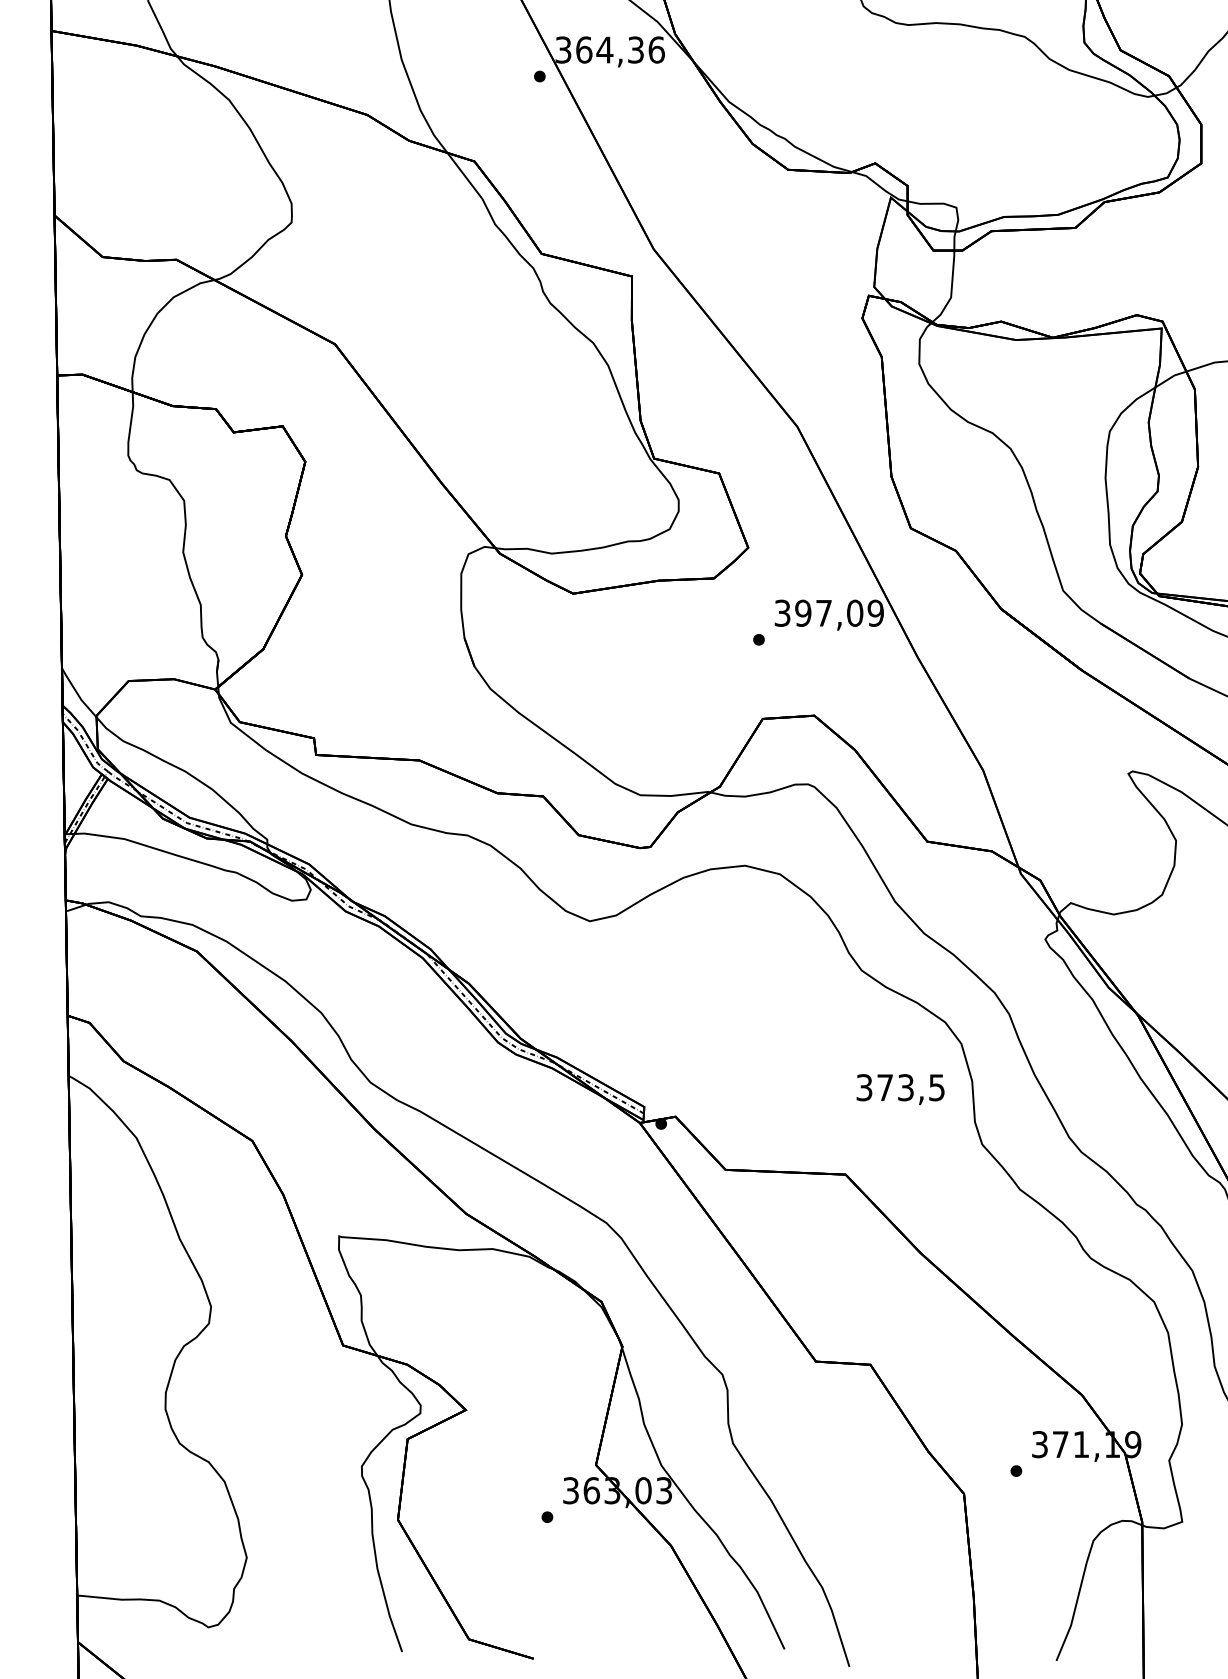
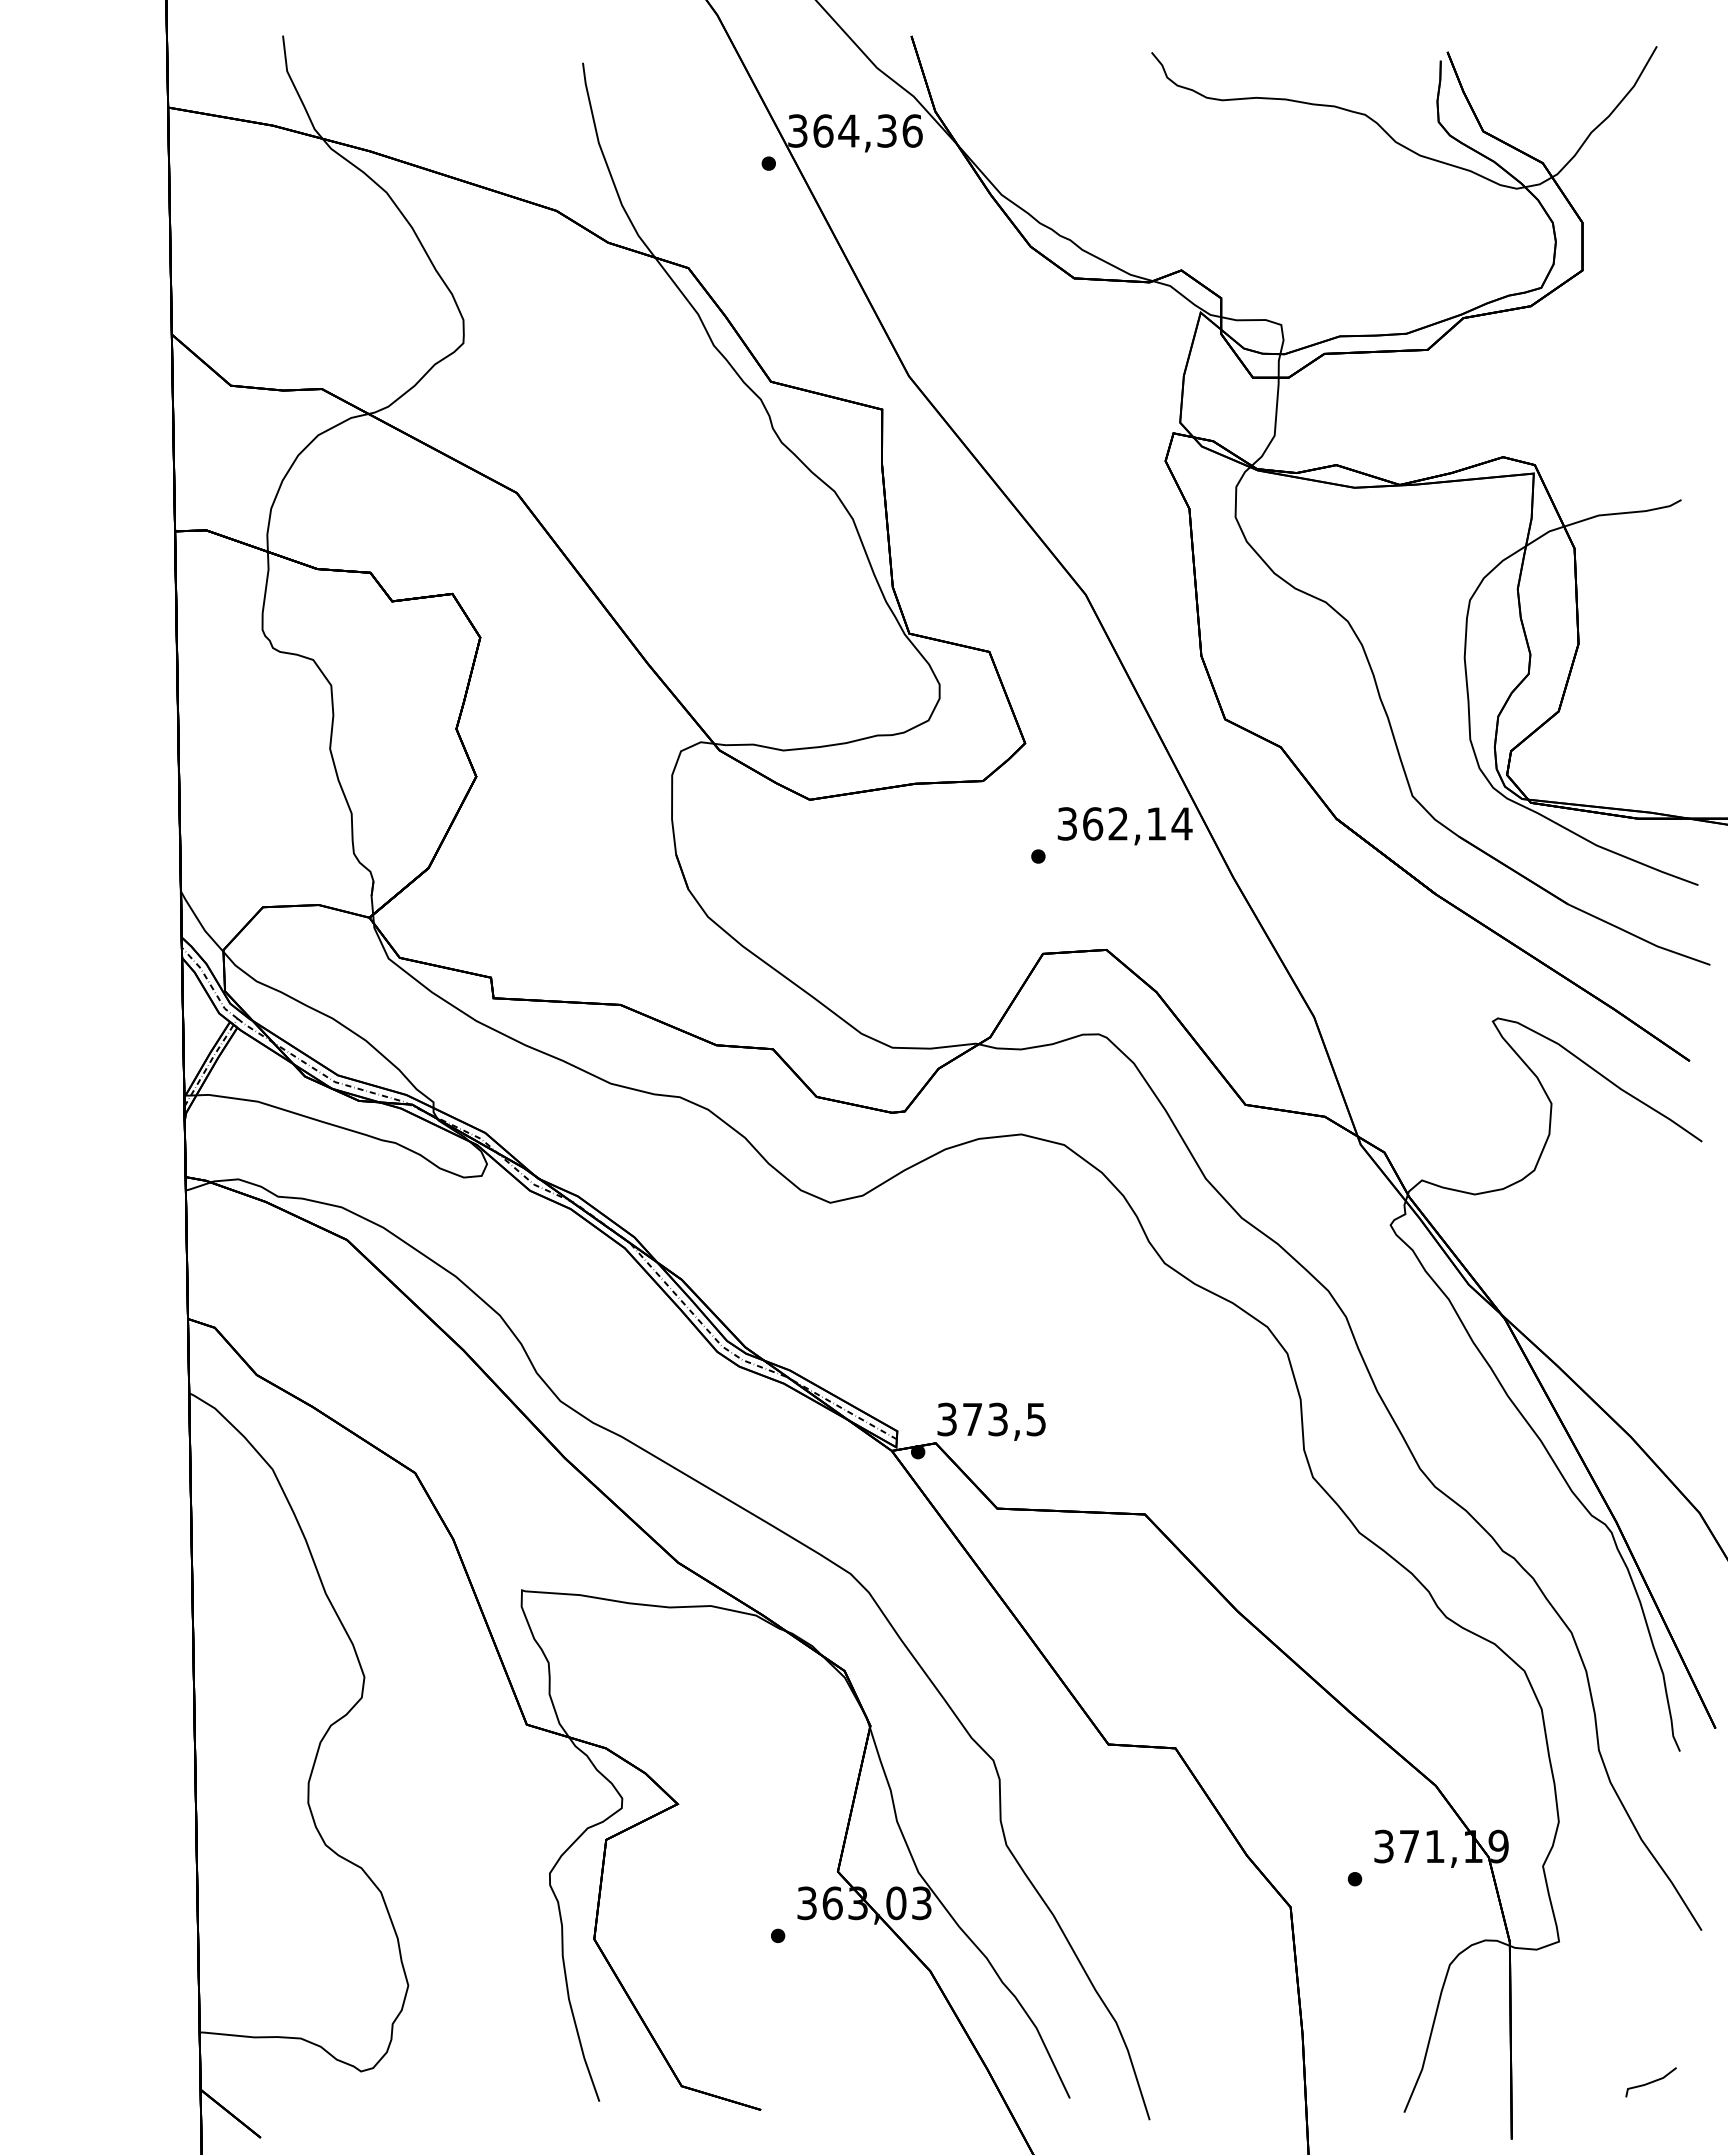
text: (839, 612) -> (1137, 823), 397,09 -> 362,14
text: (900, 1089) -> (991, 1421), moved

